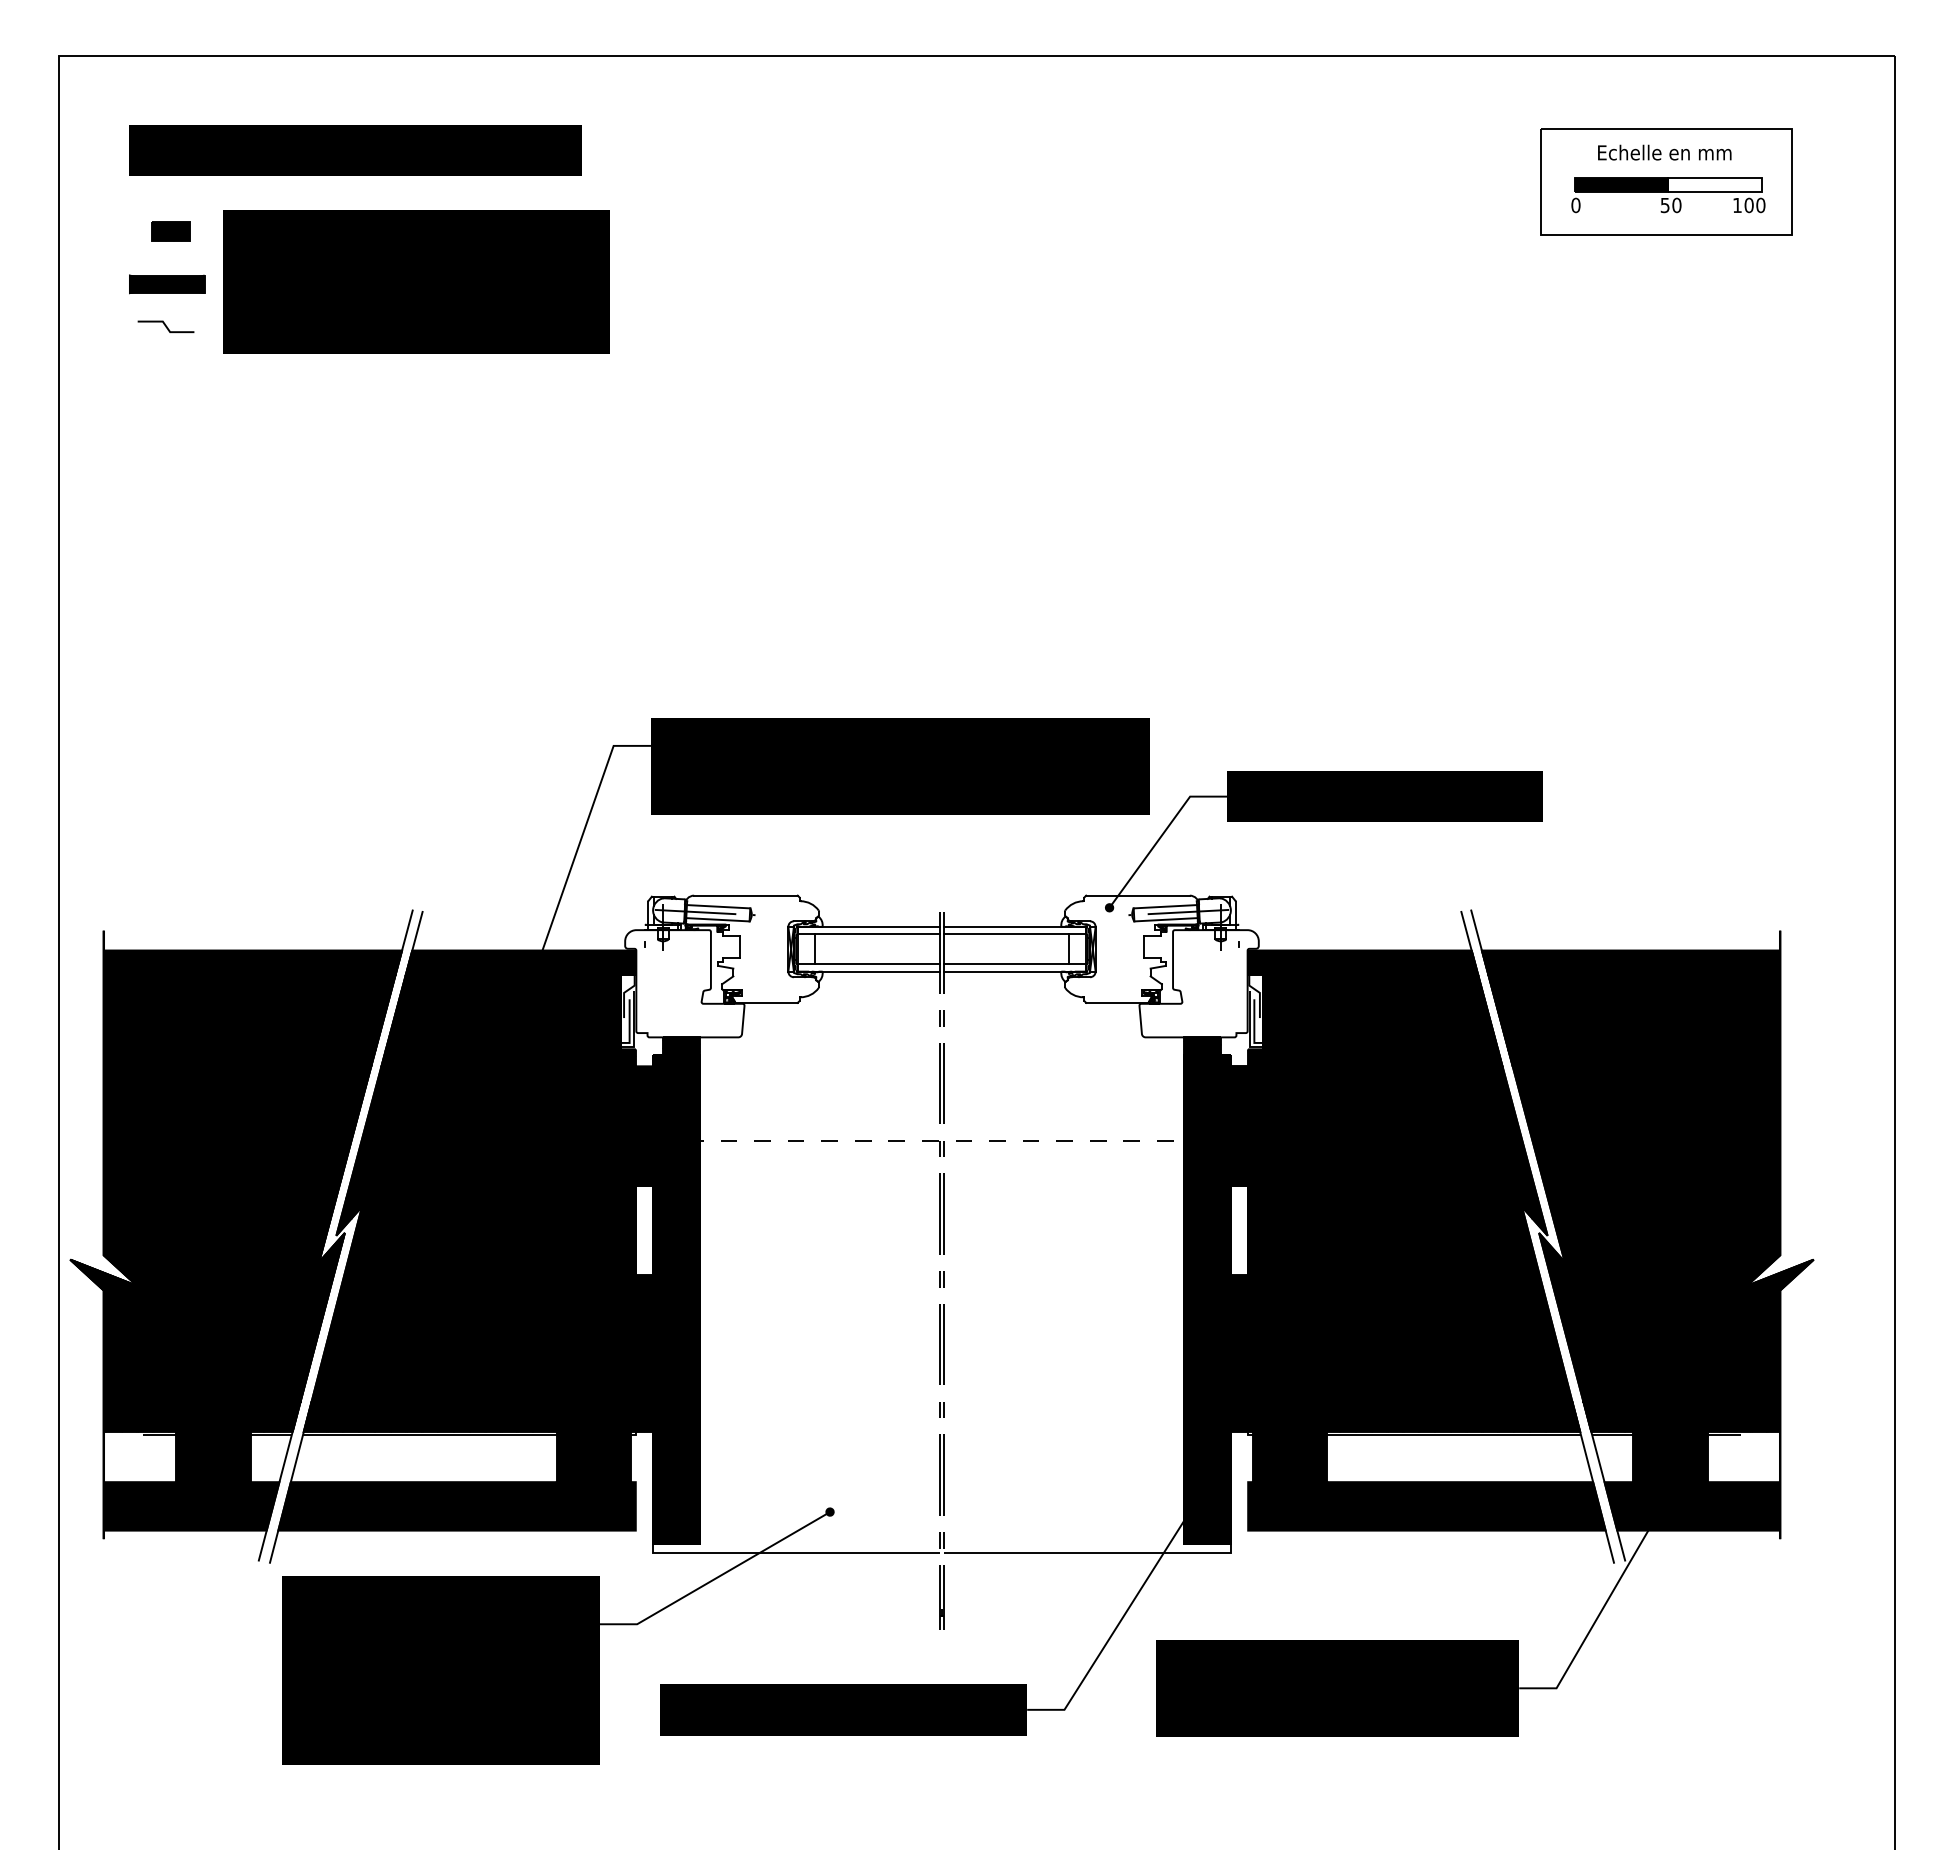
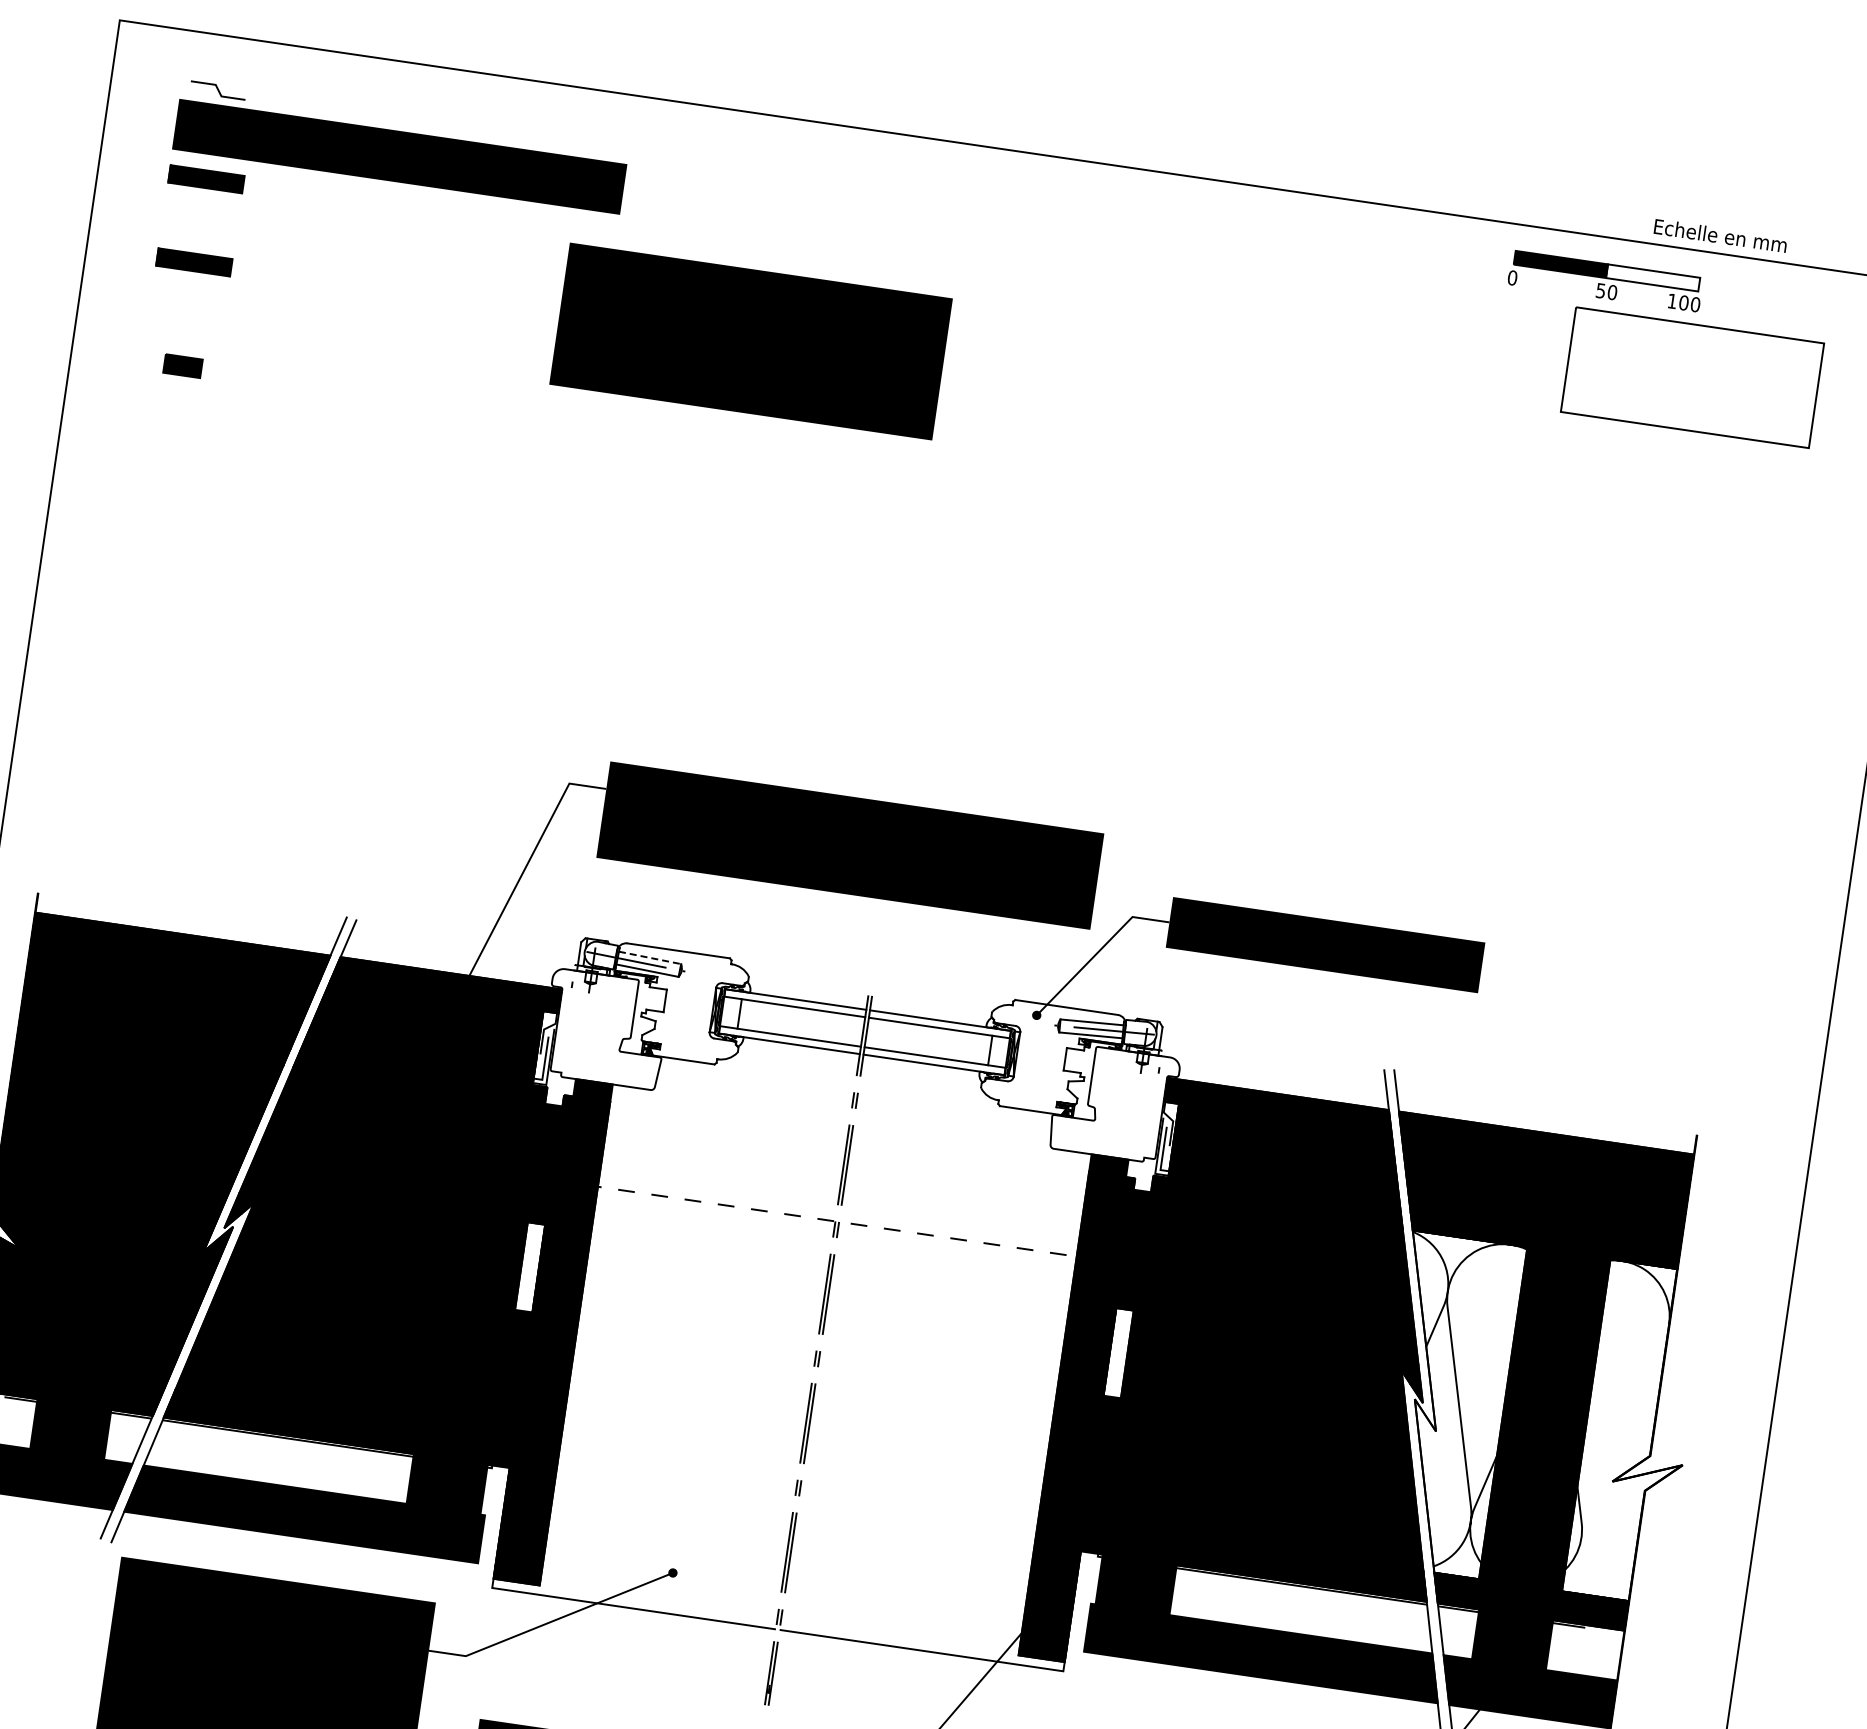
text: (1664, 152) -> (1720, 235), moved
part: (1668, 195) -> (1605, 281), moved
part: (167, 200) -> (206, 179), added
part: (170, 231) -> (182, 365), moved
text: (416, 281) -> (751, 340), moved
line: (165, 326) -> (217, 90), moved
line: (718, 906) -> (649, 957), solid -> dashed
fill: (1662, 1233) -> (1536, 1417), removed

